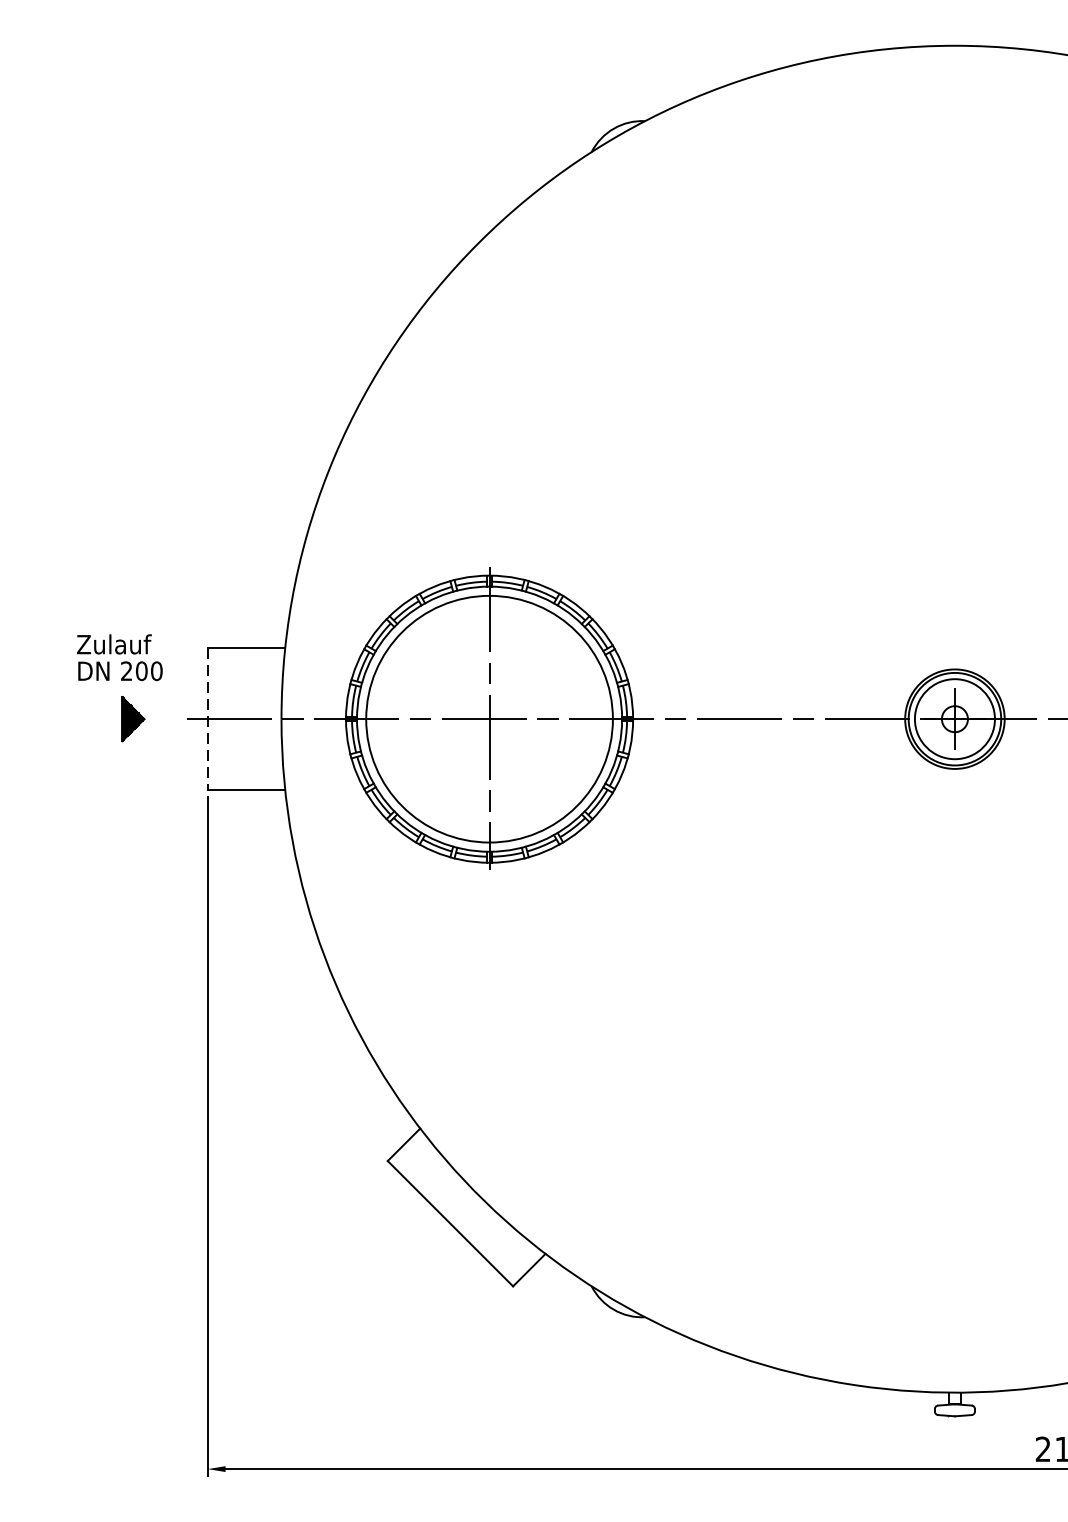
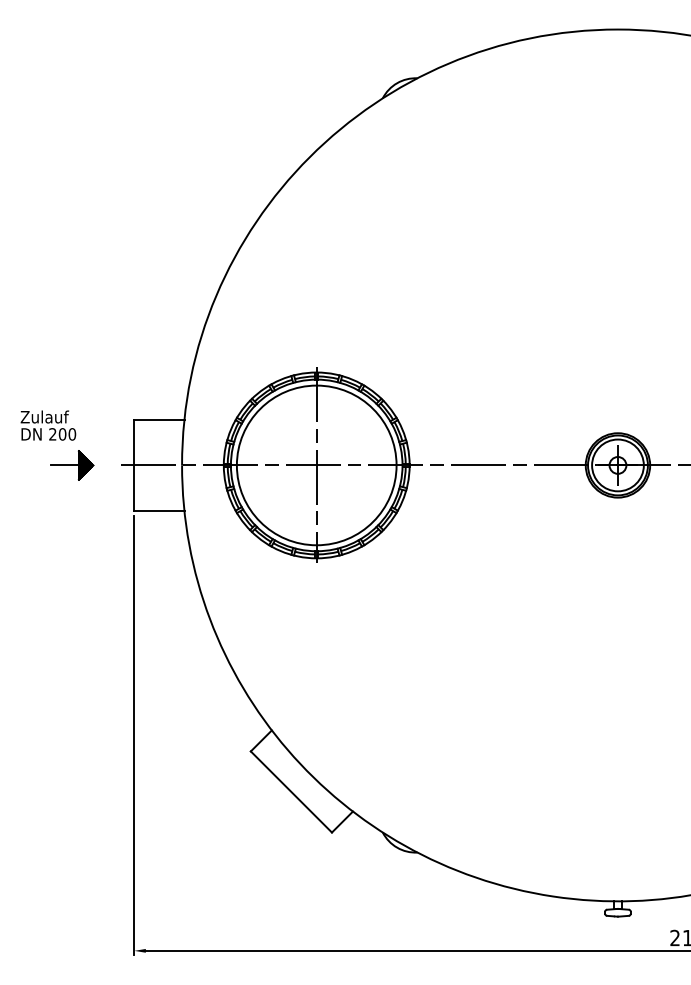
text: (119, 657) -> (48, 425), moved
line: (99, 719) -> (64, 465), added
line: (208, 719) -> (134, 465), dashed -> solid

